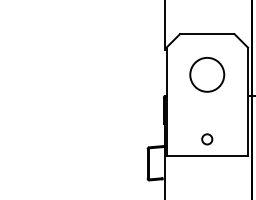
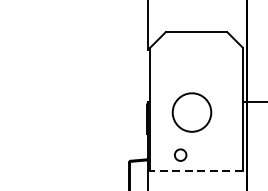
circle: (207, 74) -> (192, 112), moved
circle: (207, 139) -> (180, 155), moved
line: (207, 156) -> (196, 171), solid -> dashed

